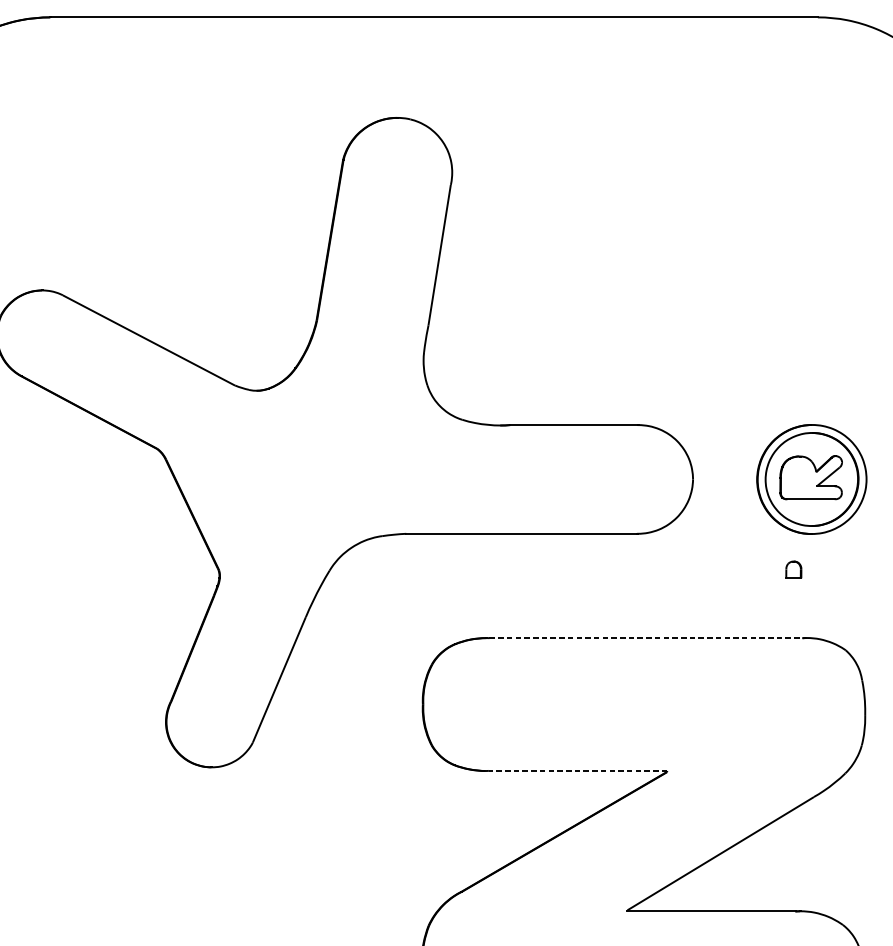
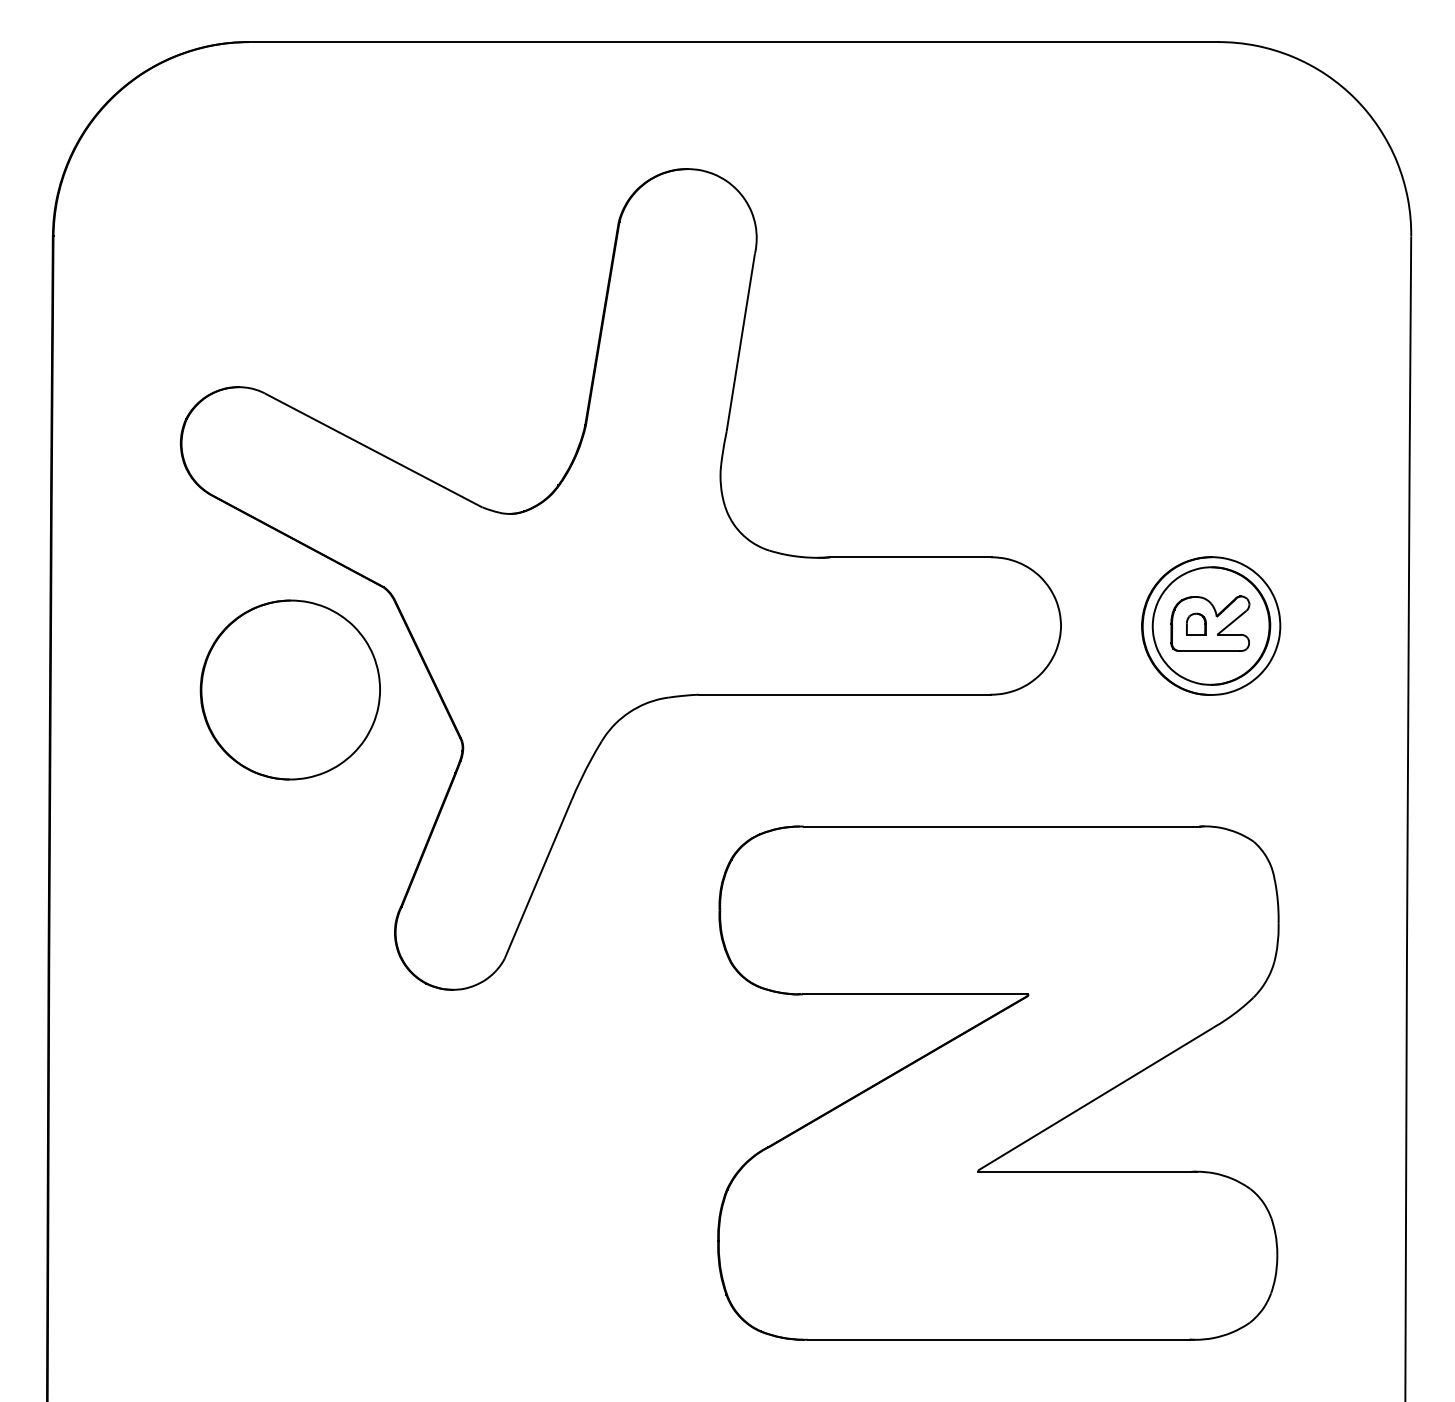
part: (82, 529) -> (289, 689), added
part: (793, 569) -> (1196, 623), moved
line: (645, 638) -> (1001, 826), dashed -> solid
line: (577, 771) -> (915, 994), dashed -> solid

